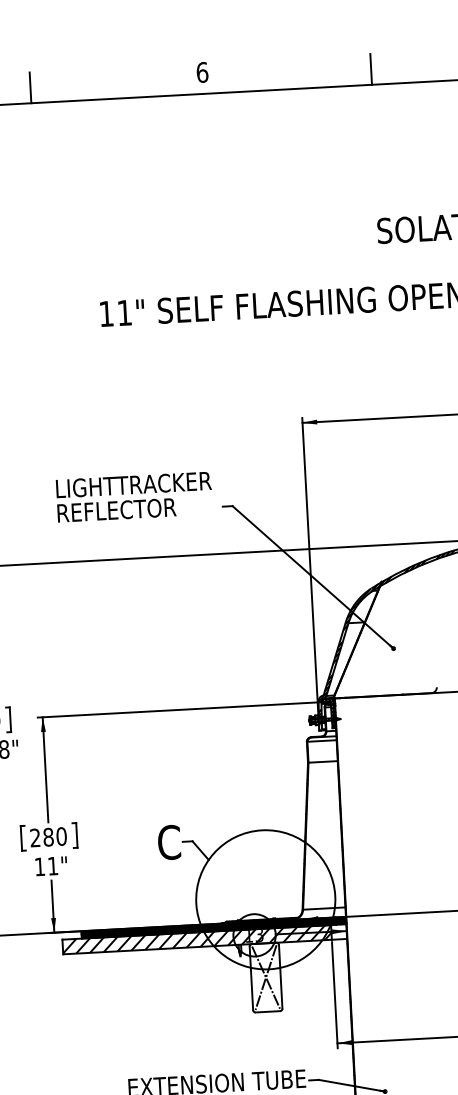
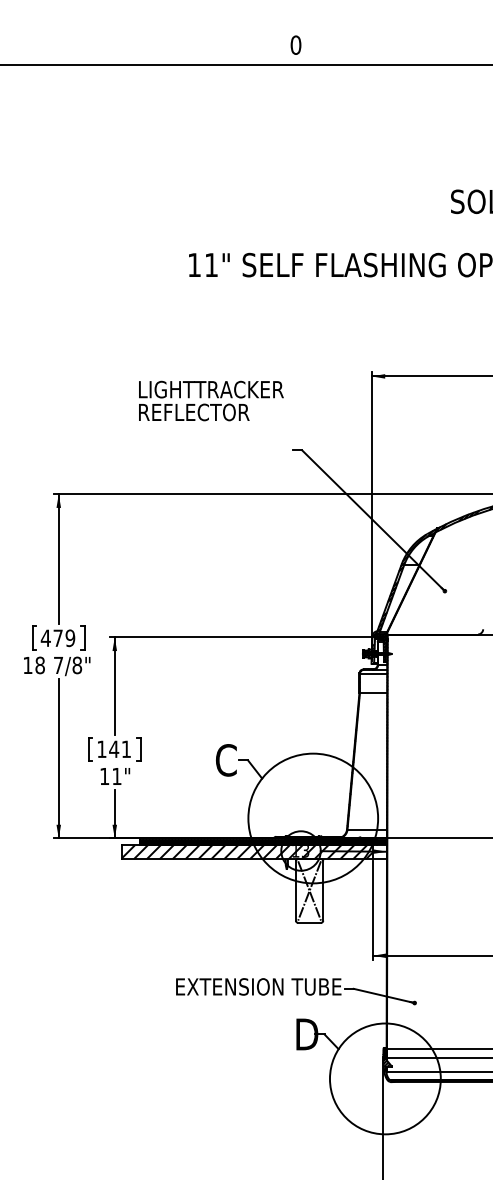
line: (371, 69) -> (453, 50), removed
text: (201, 71) -> (295, 44), 6 -> 0
line: (30, 87) -> (135, 50), removed
text: (134, 496) -> (211, 400), moved
text: (48, 837) -> (114, 749), 280 -> 141

